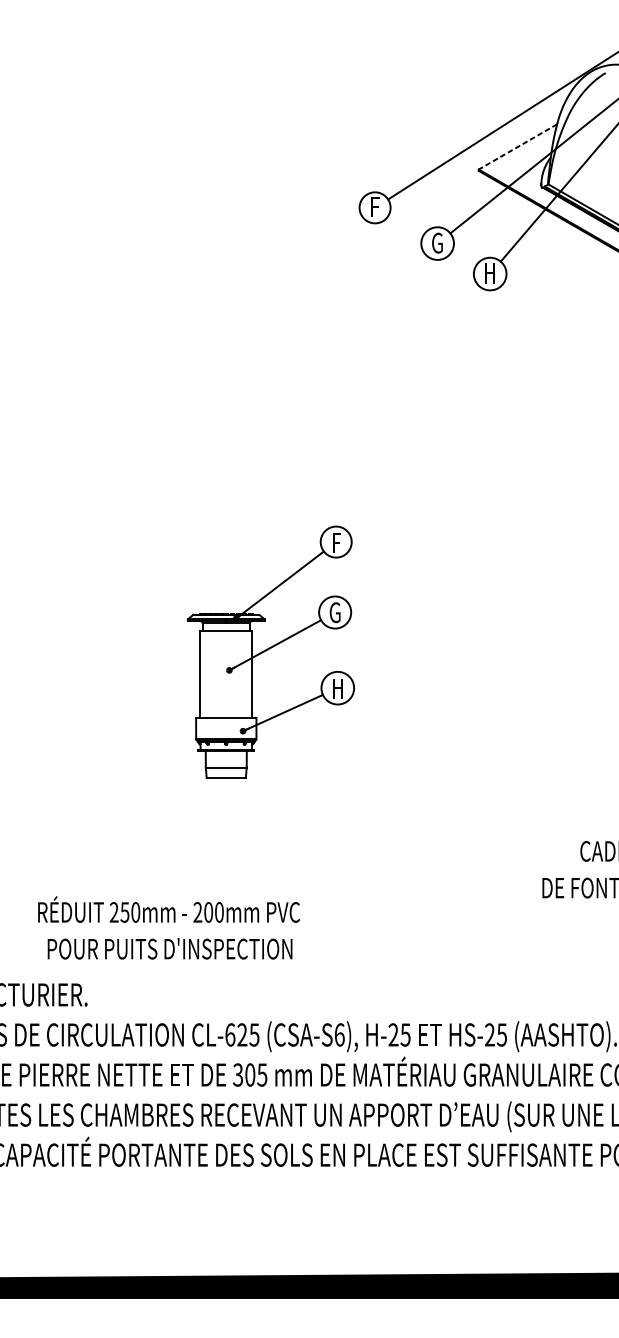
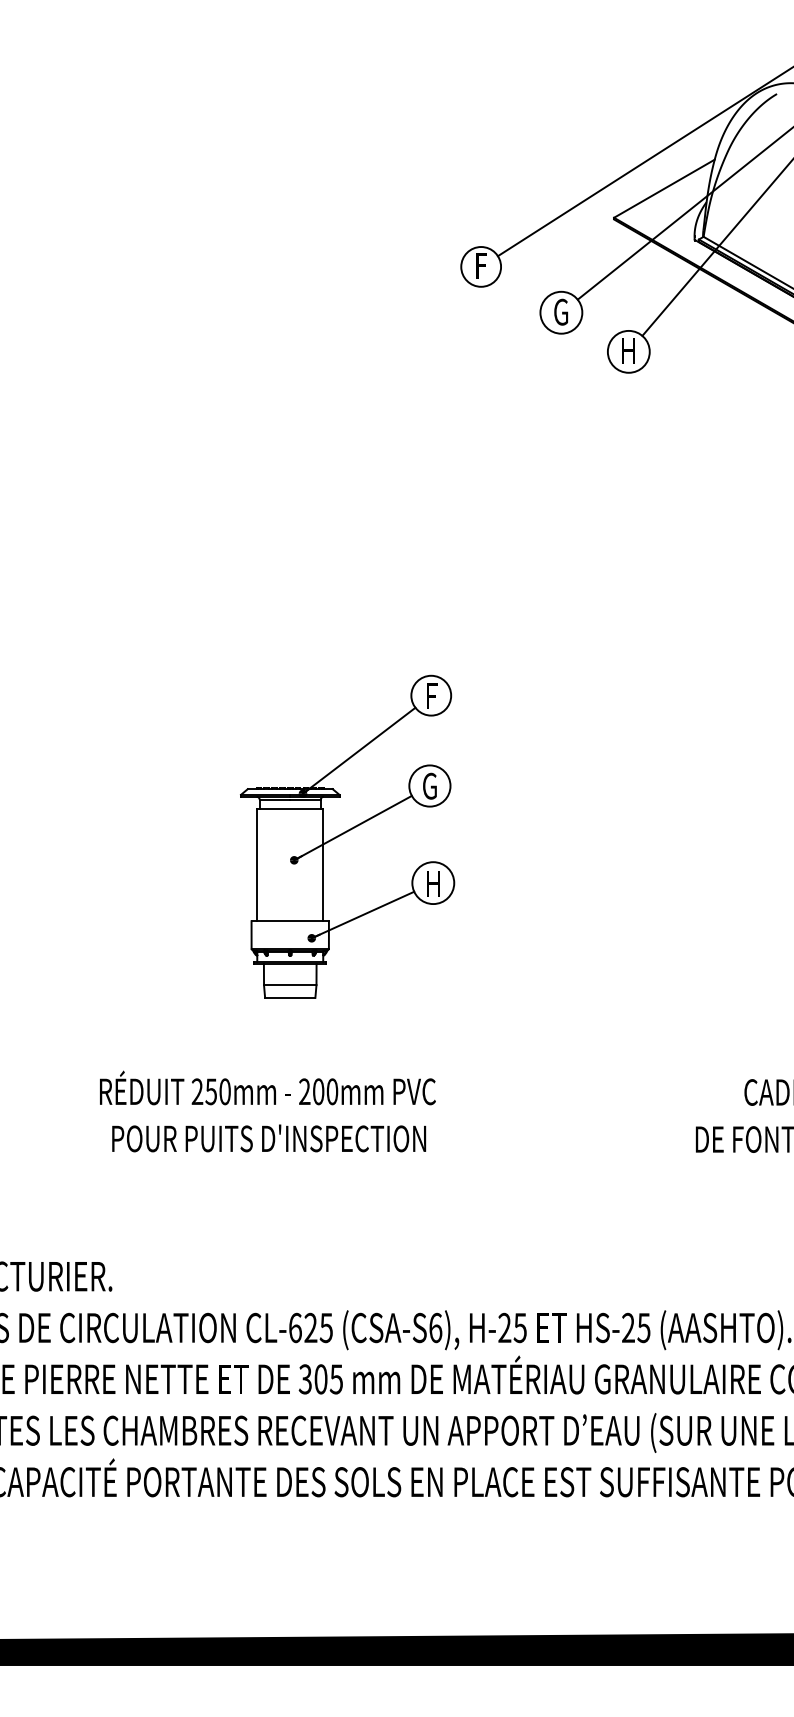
line: (517, 146) -> (663, 188), dashed -> solid
text: (168, 927) -> (267, 1111), moved

